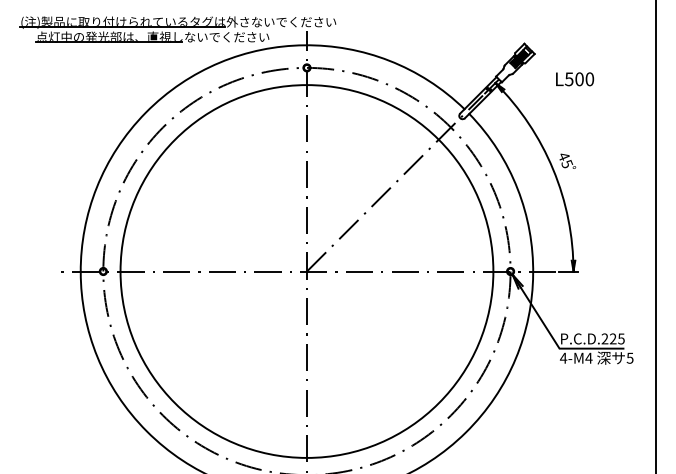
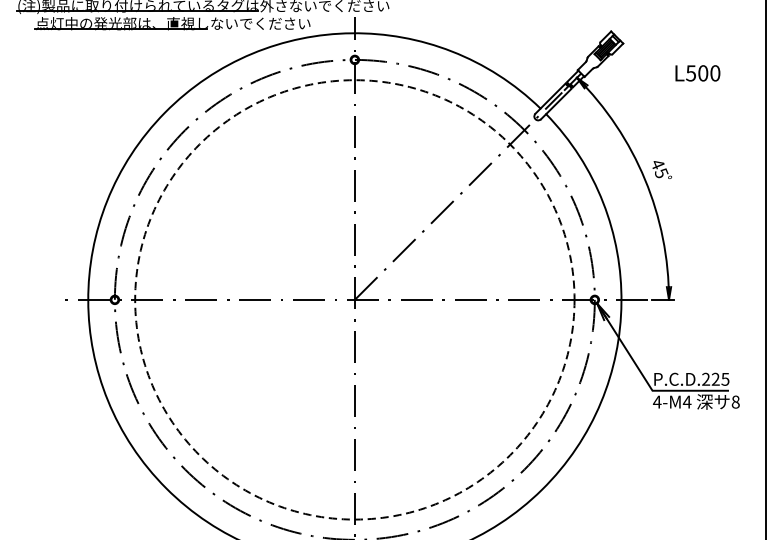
text: (575, 79) -> (698, 73), moved
circle: (306, 271) -> (354, 299), solid -> dashed
text: (629, 357) -> (734, 401), 5 -> 8

